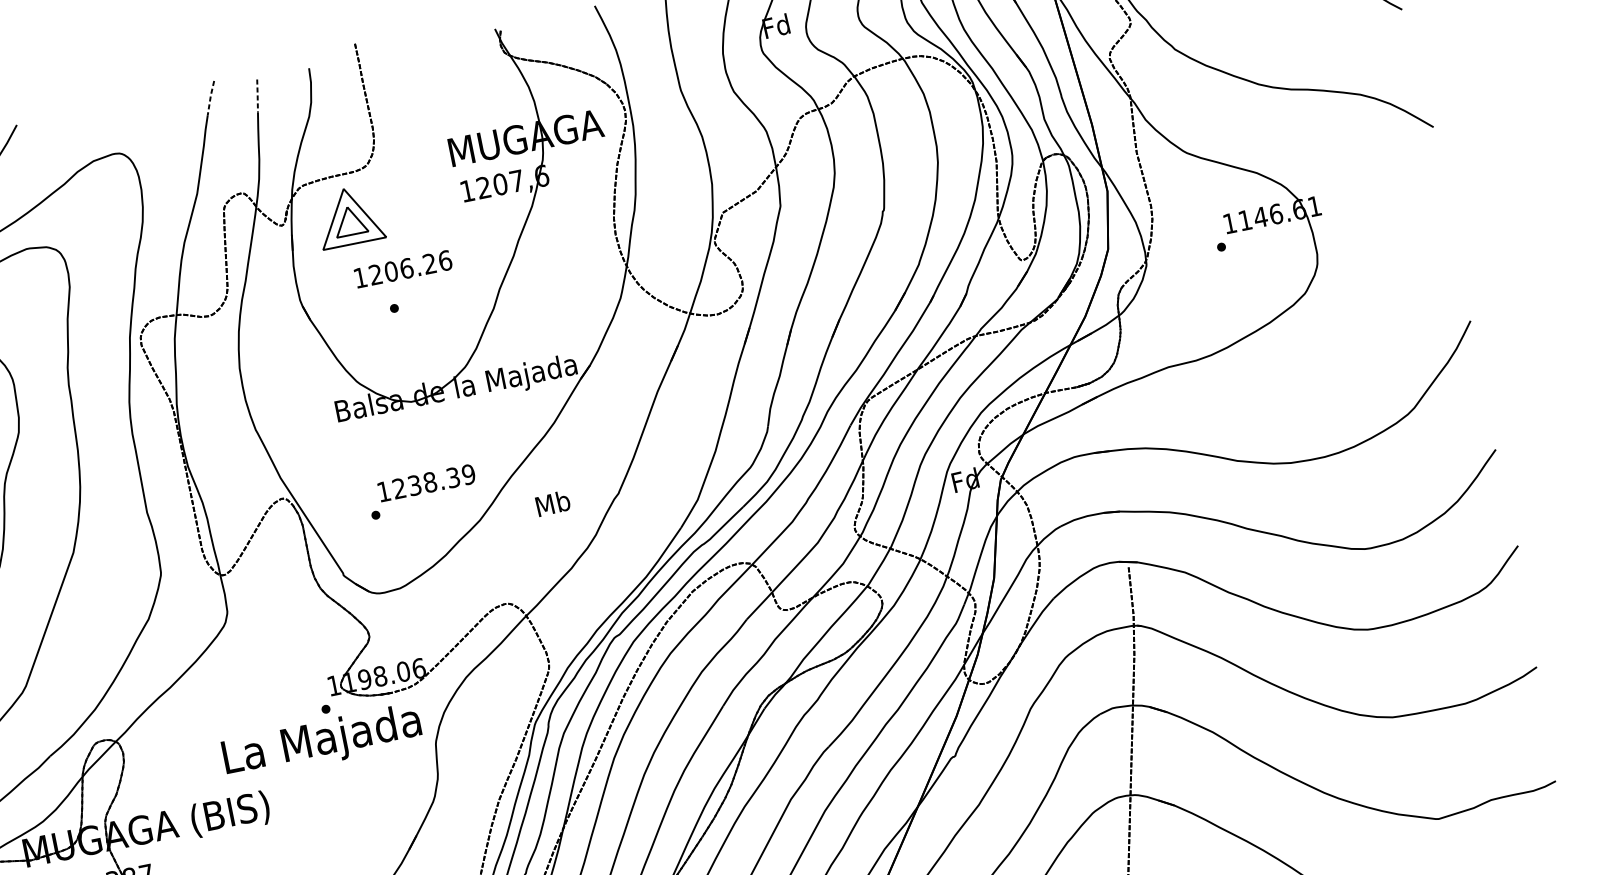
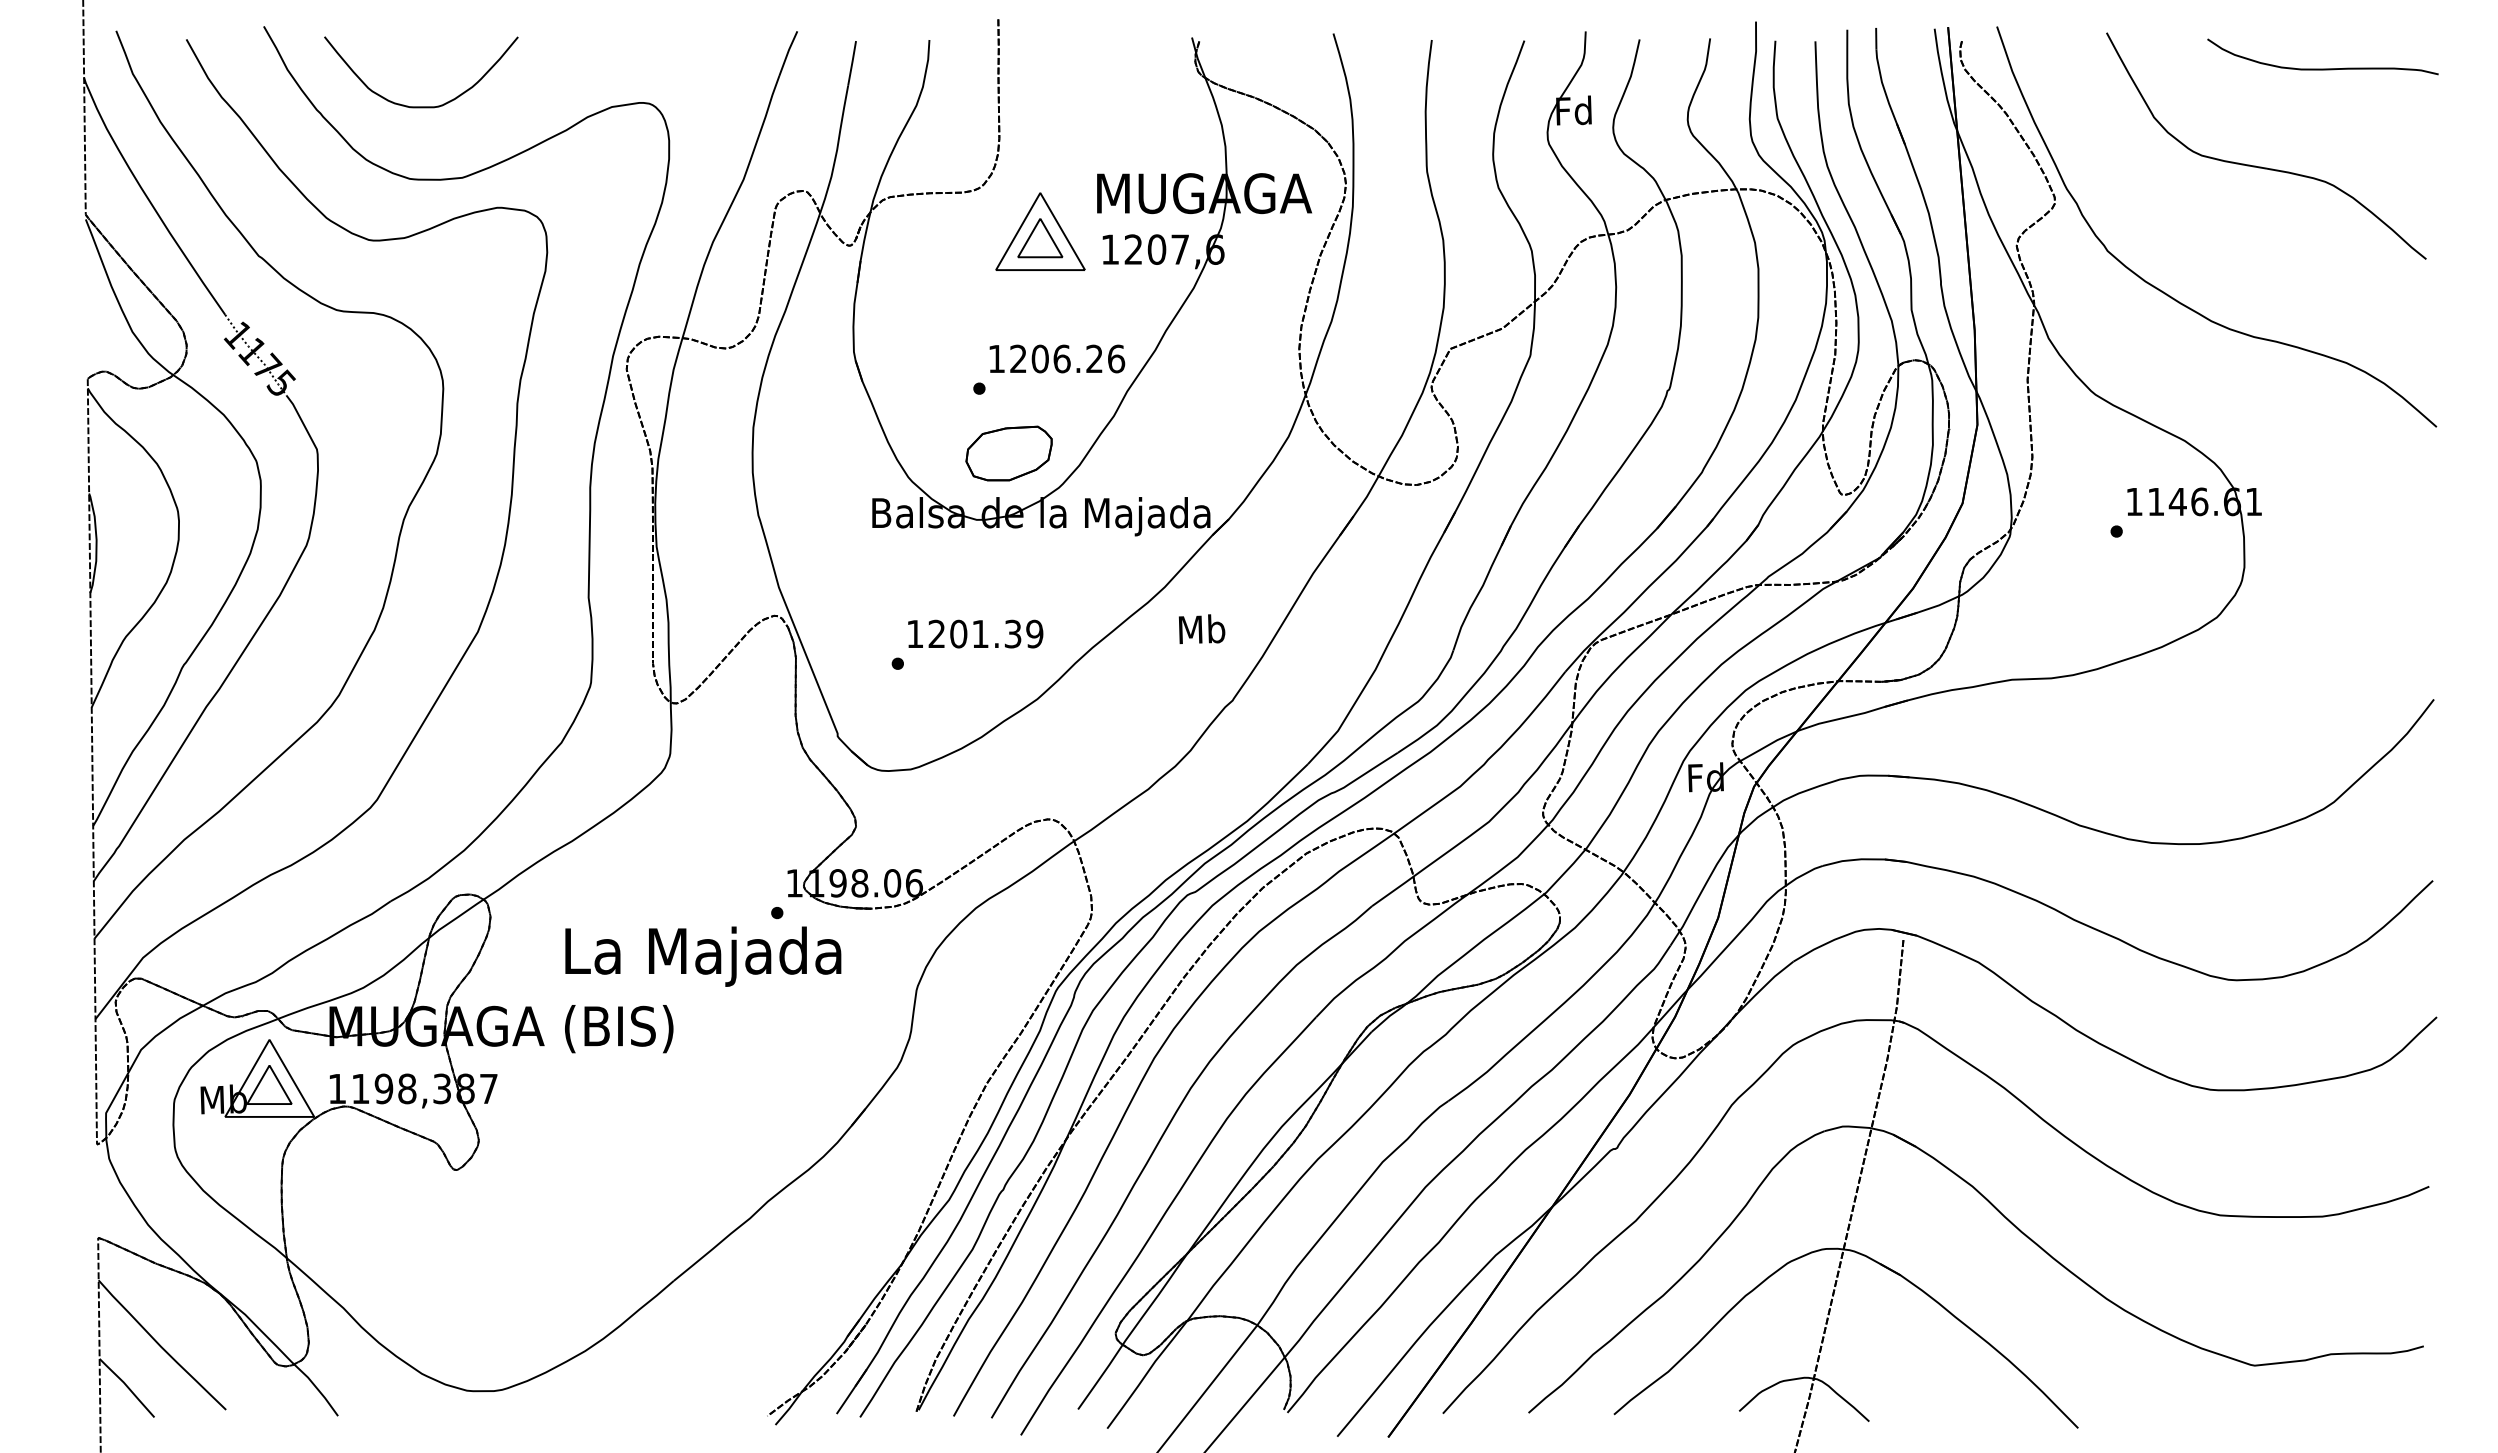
line: (257, 95) -> (852, 62), dashed -> solid
line: (210, 97) -> (787, 52), dashed -> solid
part: (349, 216) -> (1040, 231), moved
text: (403, 268) -> (1057, 358), moved
part: (424, 350) -> (1008, 453), added
text: (422, 483) -> (969, 633), 1238.39 -> 1201.39
text: (552, 503) -> (1201, 629), moved
text: (322, 742) -> (703, 956), moved

